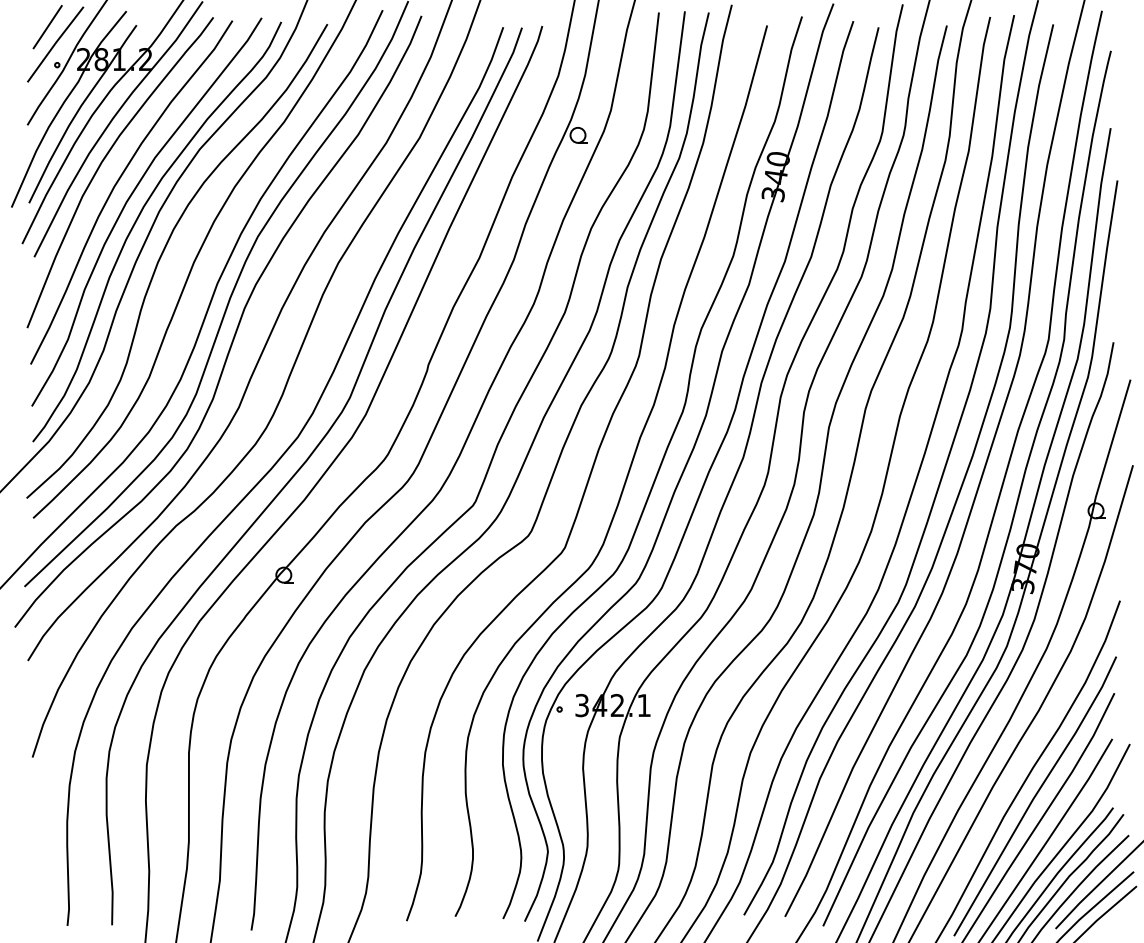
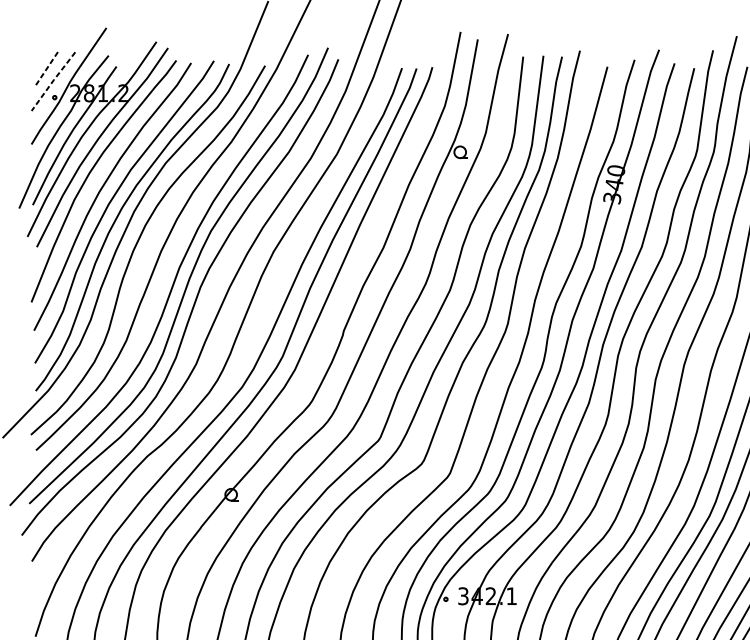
line: (48, 26) -> (47, 67), solid -> dashed
line: (55, 43) -> (53, 80), solid -> dashed

